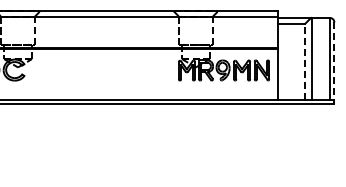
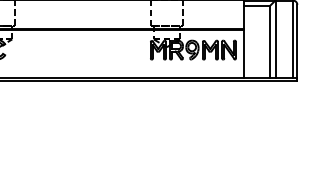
line: (305, 61) -> (270, 41), dashed -> solid
line: (334, 61) -> (297, 41), dashed -> solid

